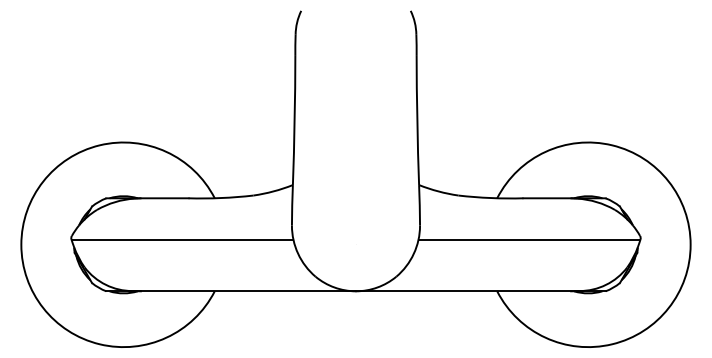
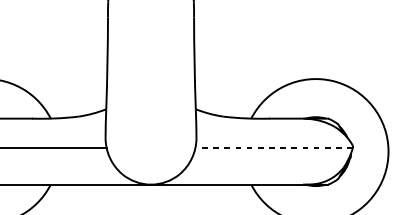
line: (529, 239) -> (274, 147), solid -> dashed

